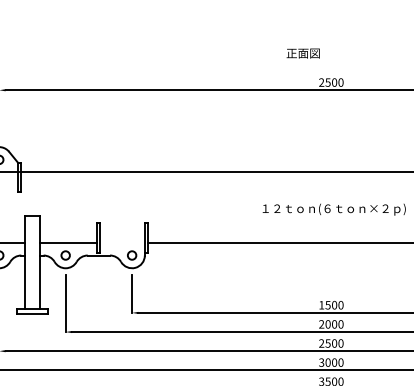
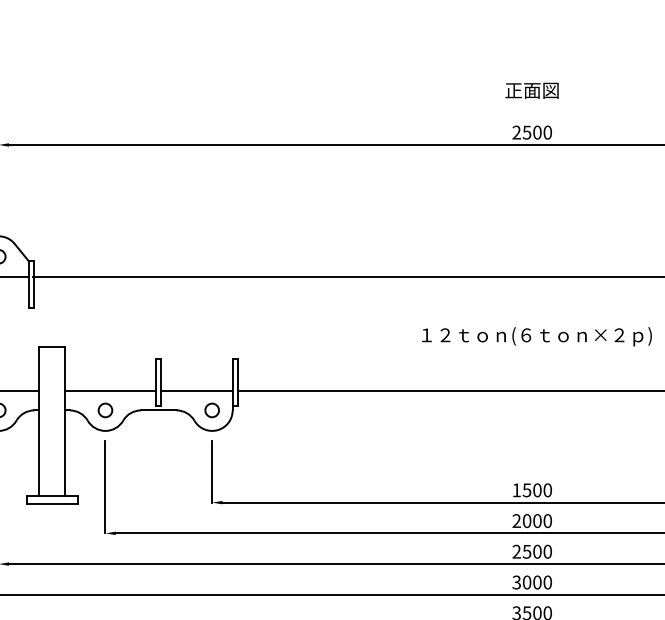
text: (302, 53) -> (530, 90), moved
line: (122, 243) -> (196, 391), added

